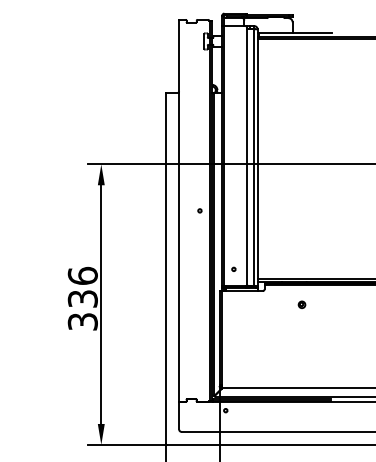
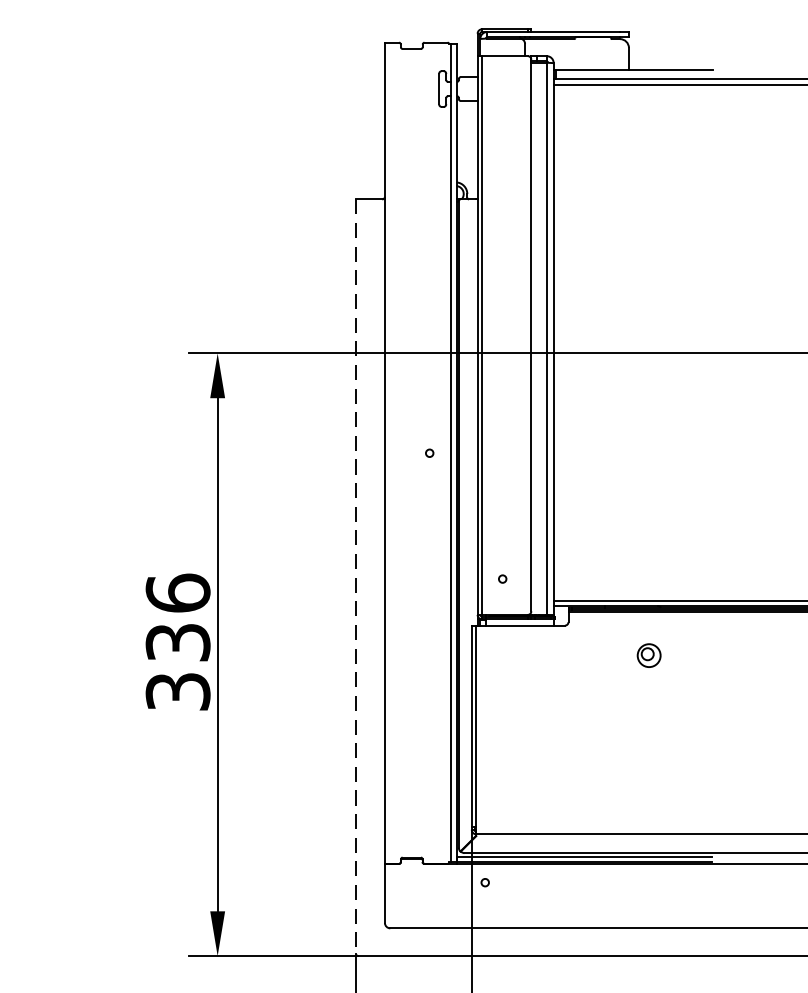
line: (165, 268) -> (355, 577), solid -> dashed
part: (301, 304) -> (647, 654), size x1.6

